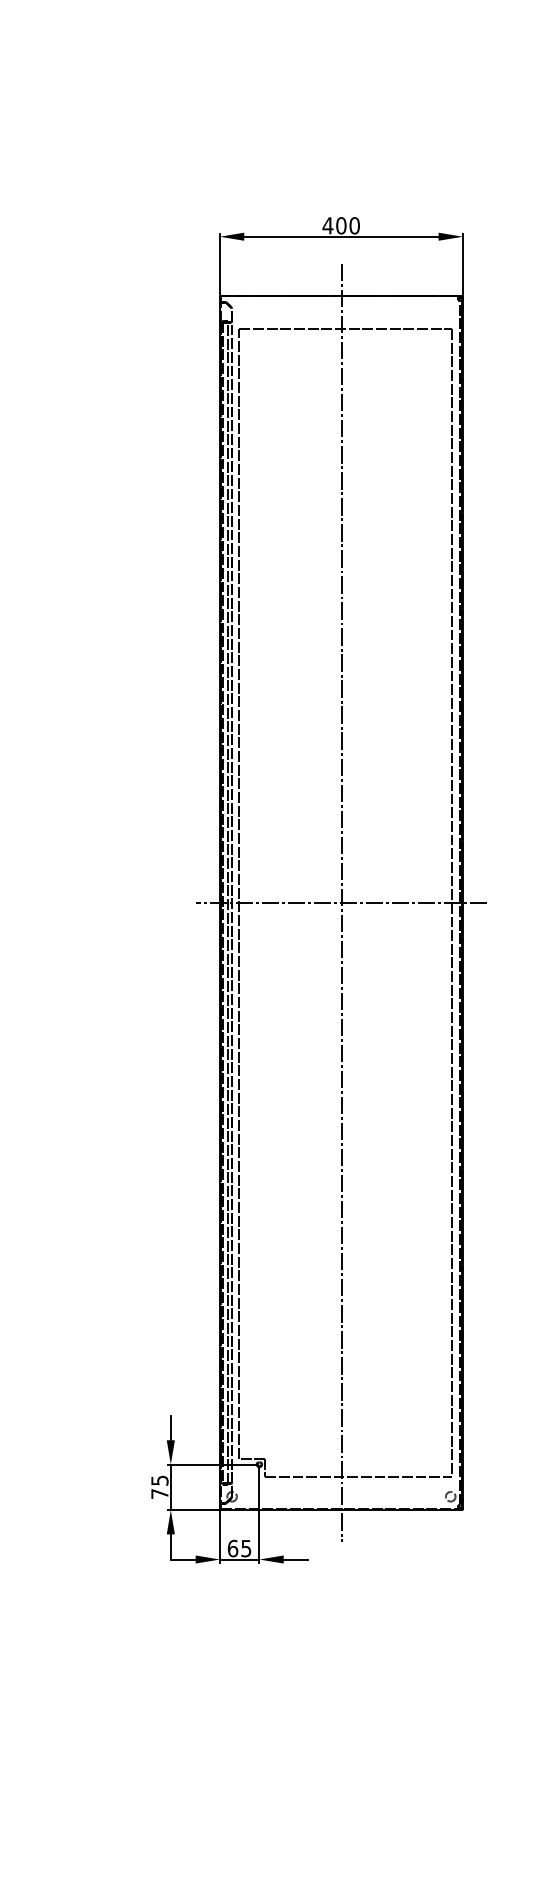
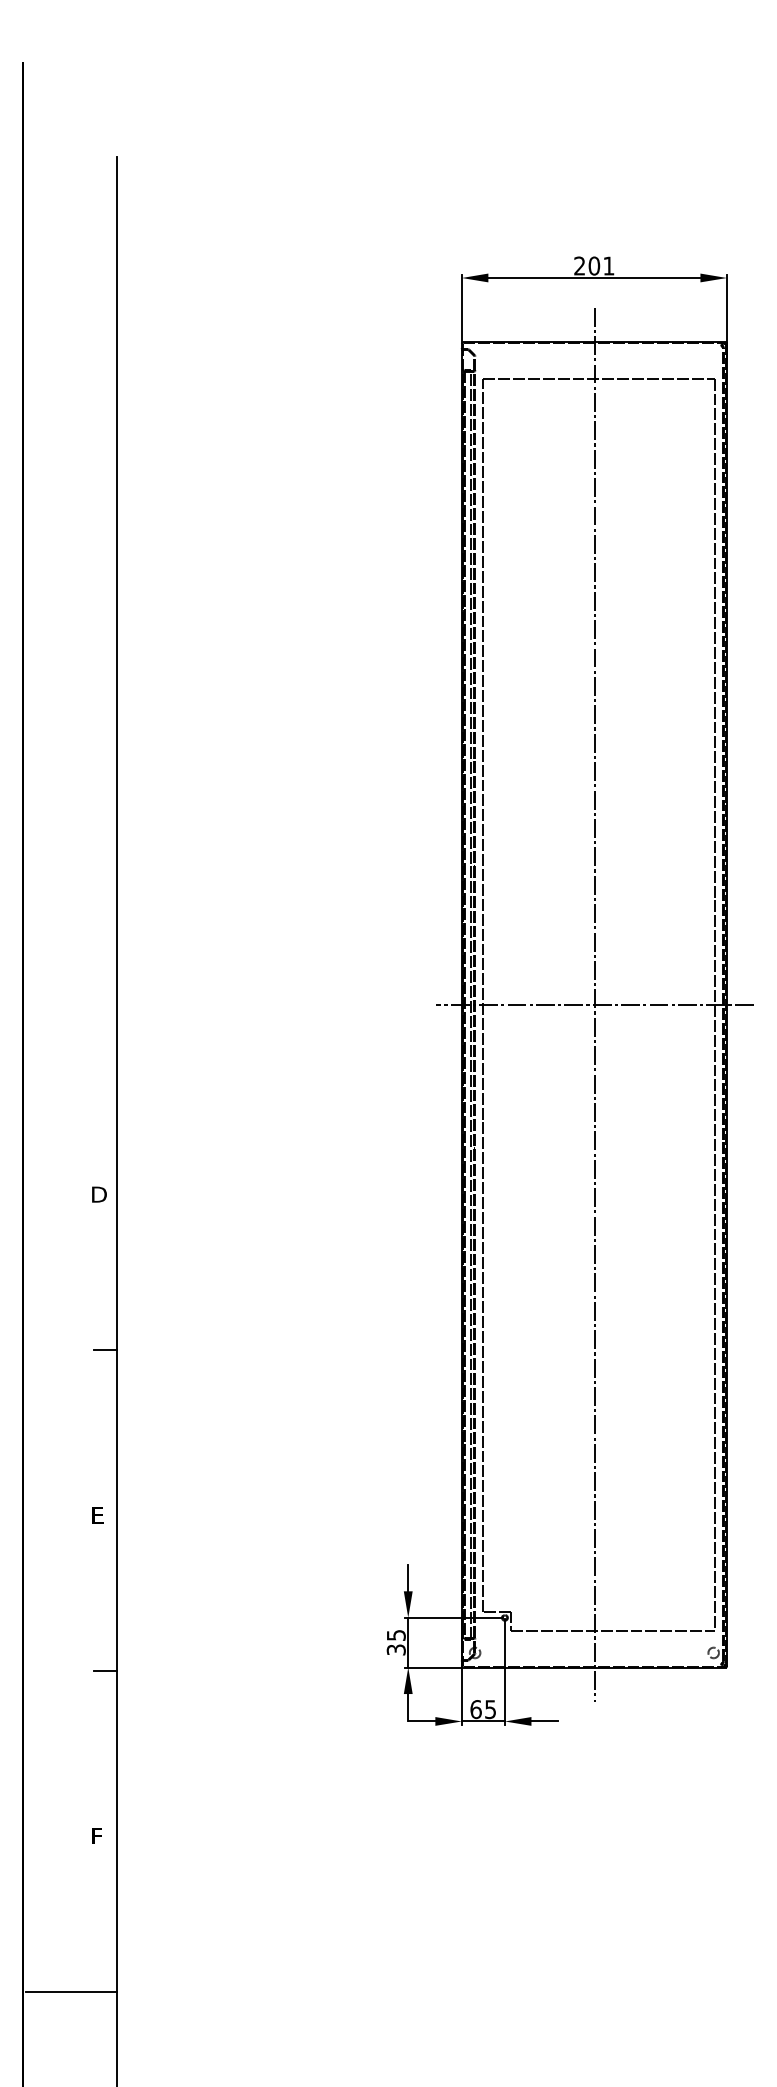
text: (340, 225) -> (593, 265), 400 -> 201
text: (159, 1493) -> (395, 1649), 75 -> 35

